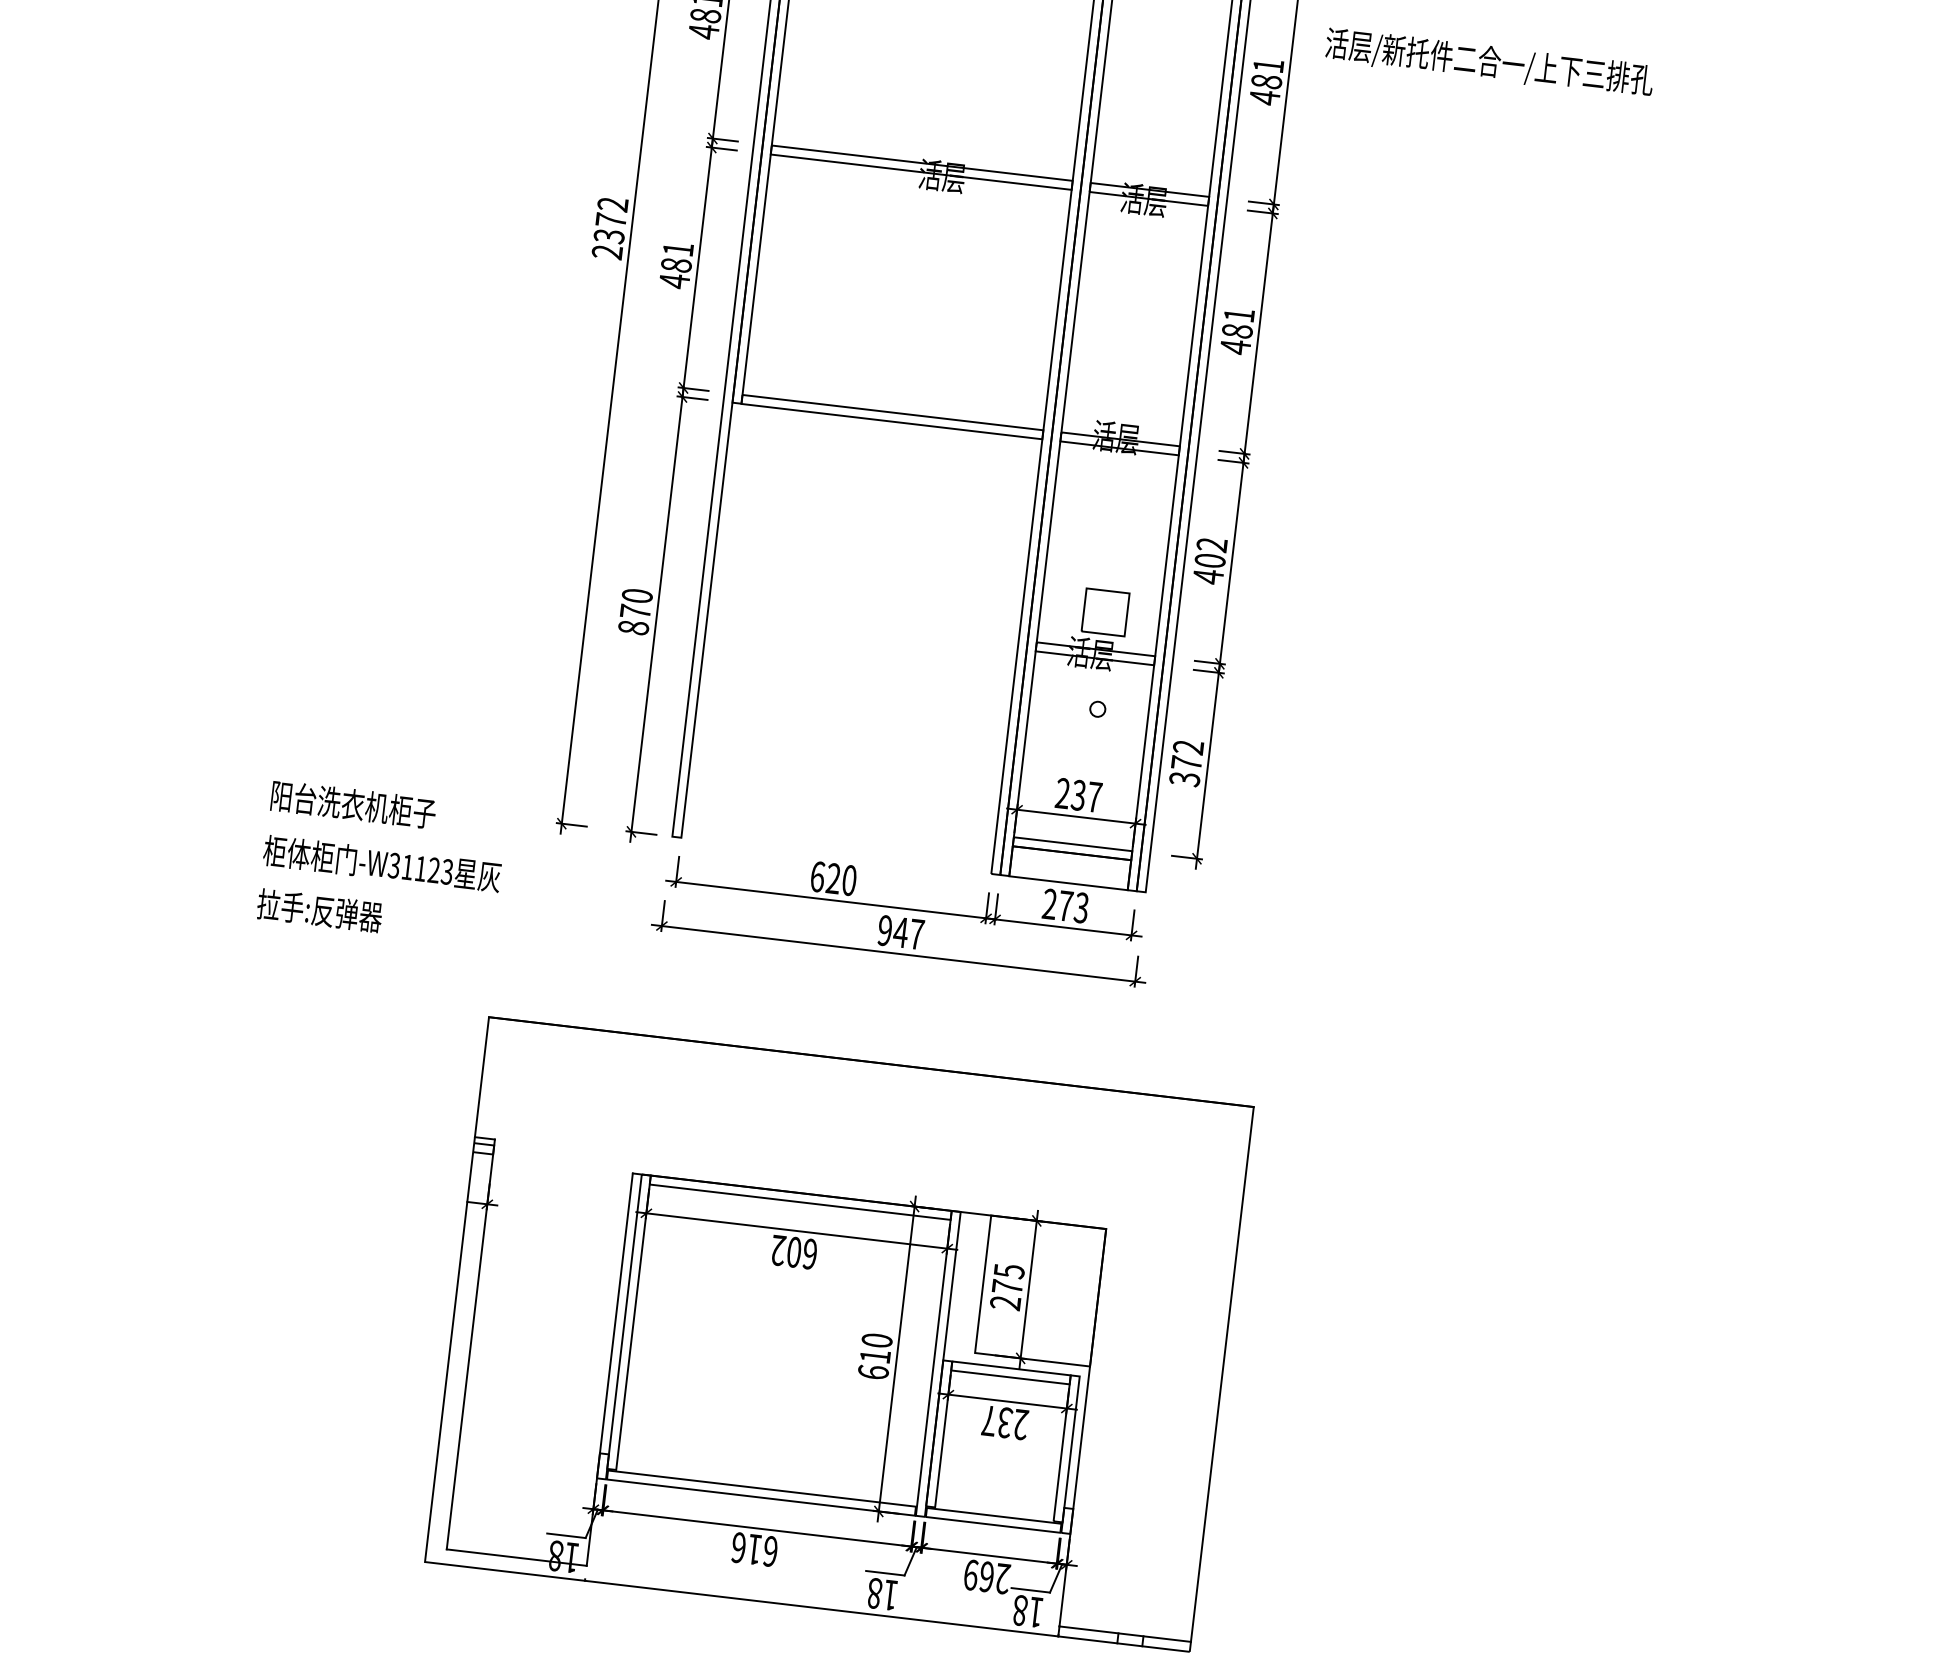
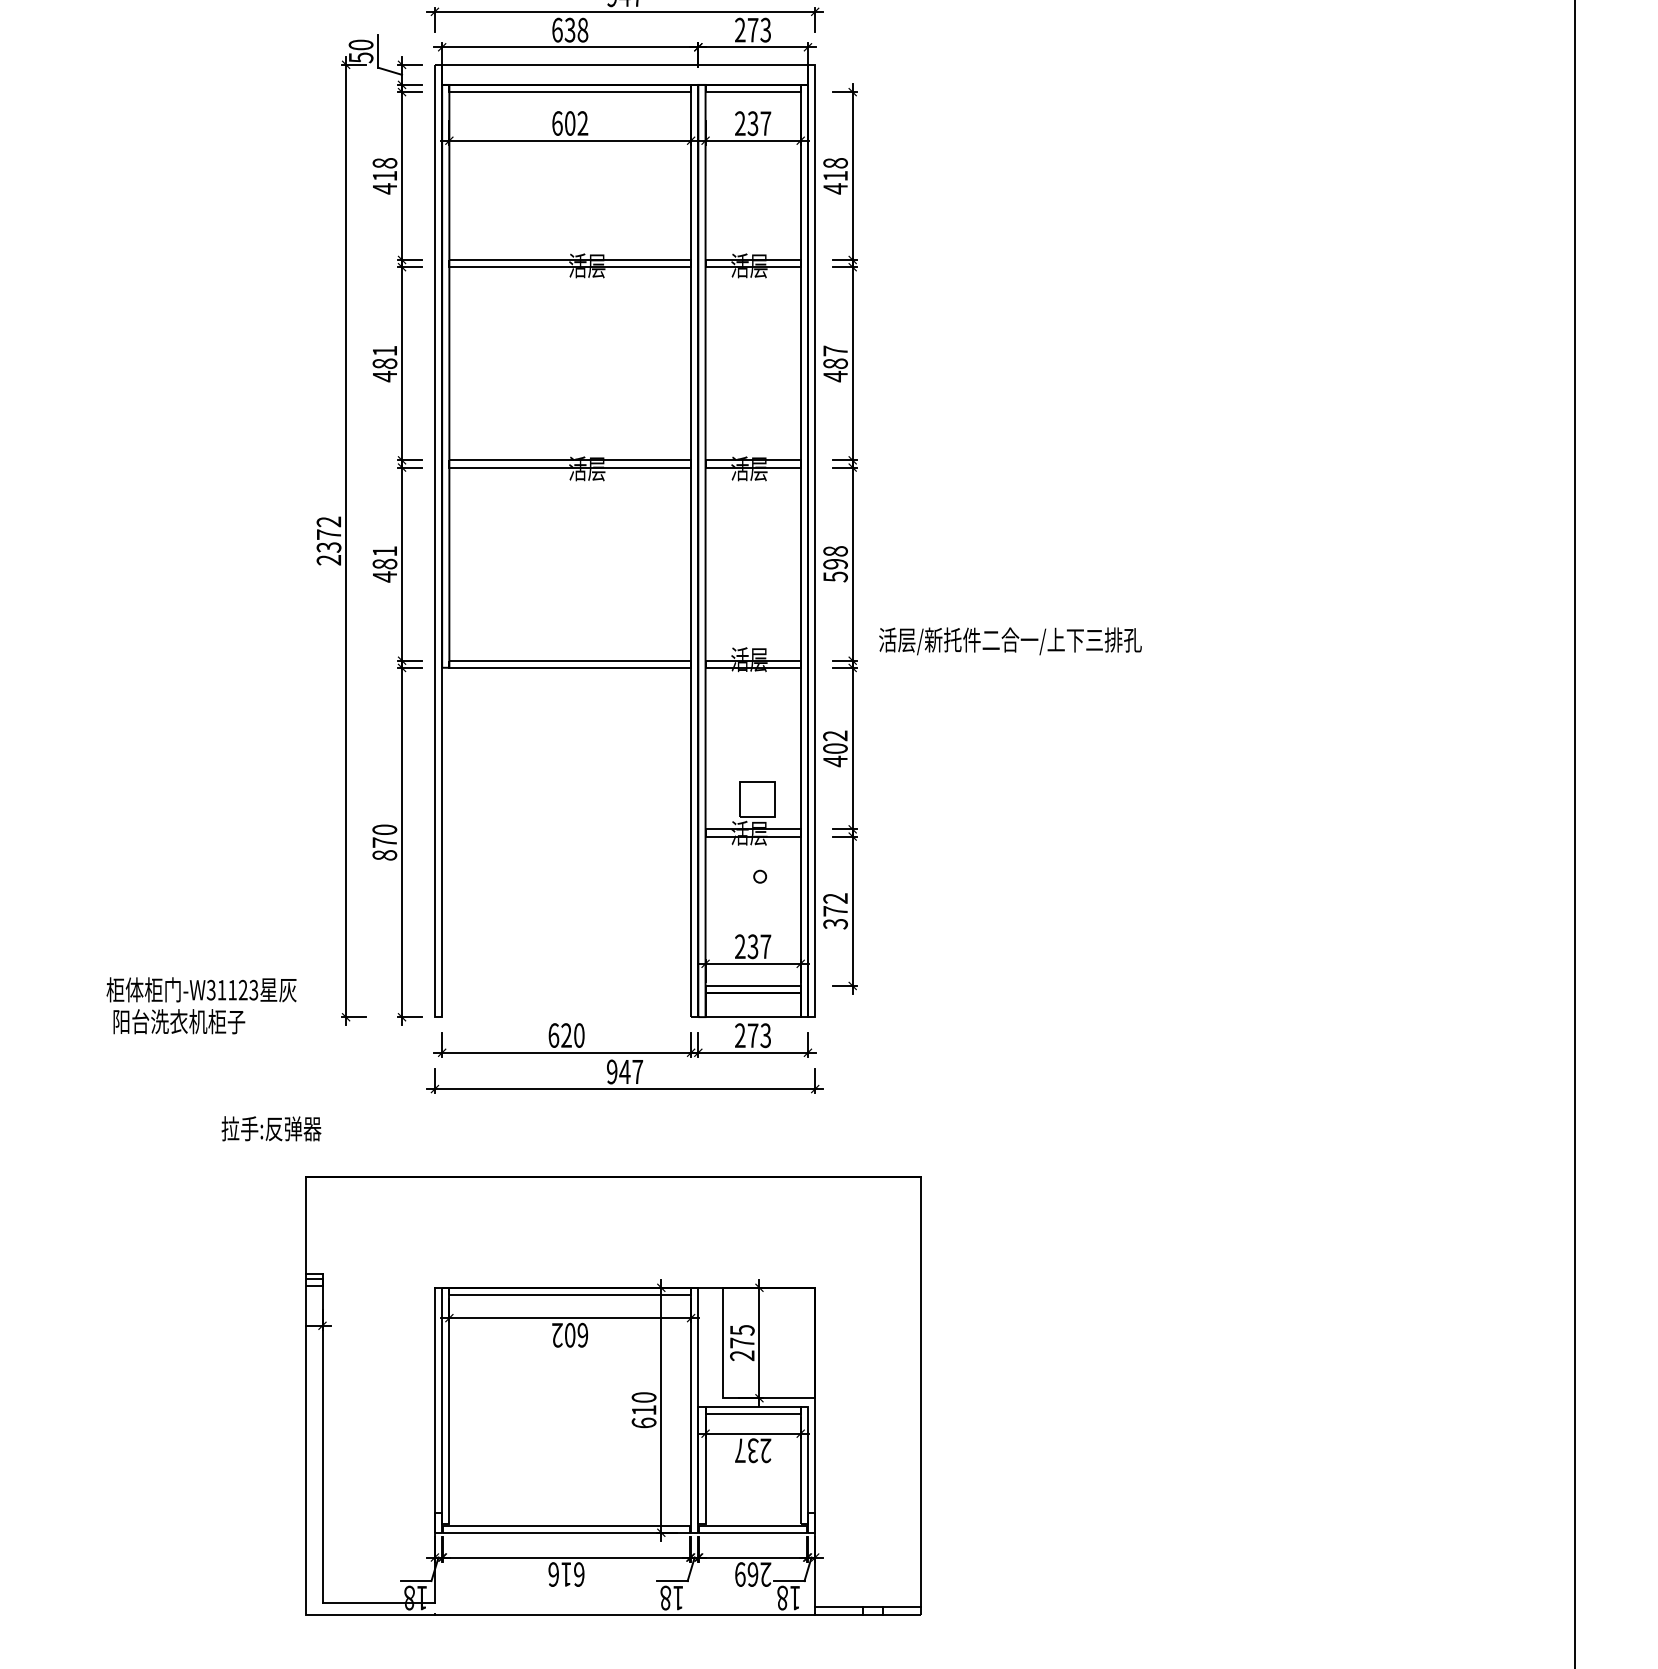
text: (1489, 63) -> (1010, 641), moved
text: (1268, 65) -> (835, 350), 481 -> 487
text: (1237, 331) -> (835, 564), 481 -> 598
text: (382, 863) -> (201, 989), moved
text: (319, 910) -> (271, 1128), moved

